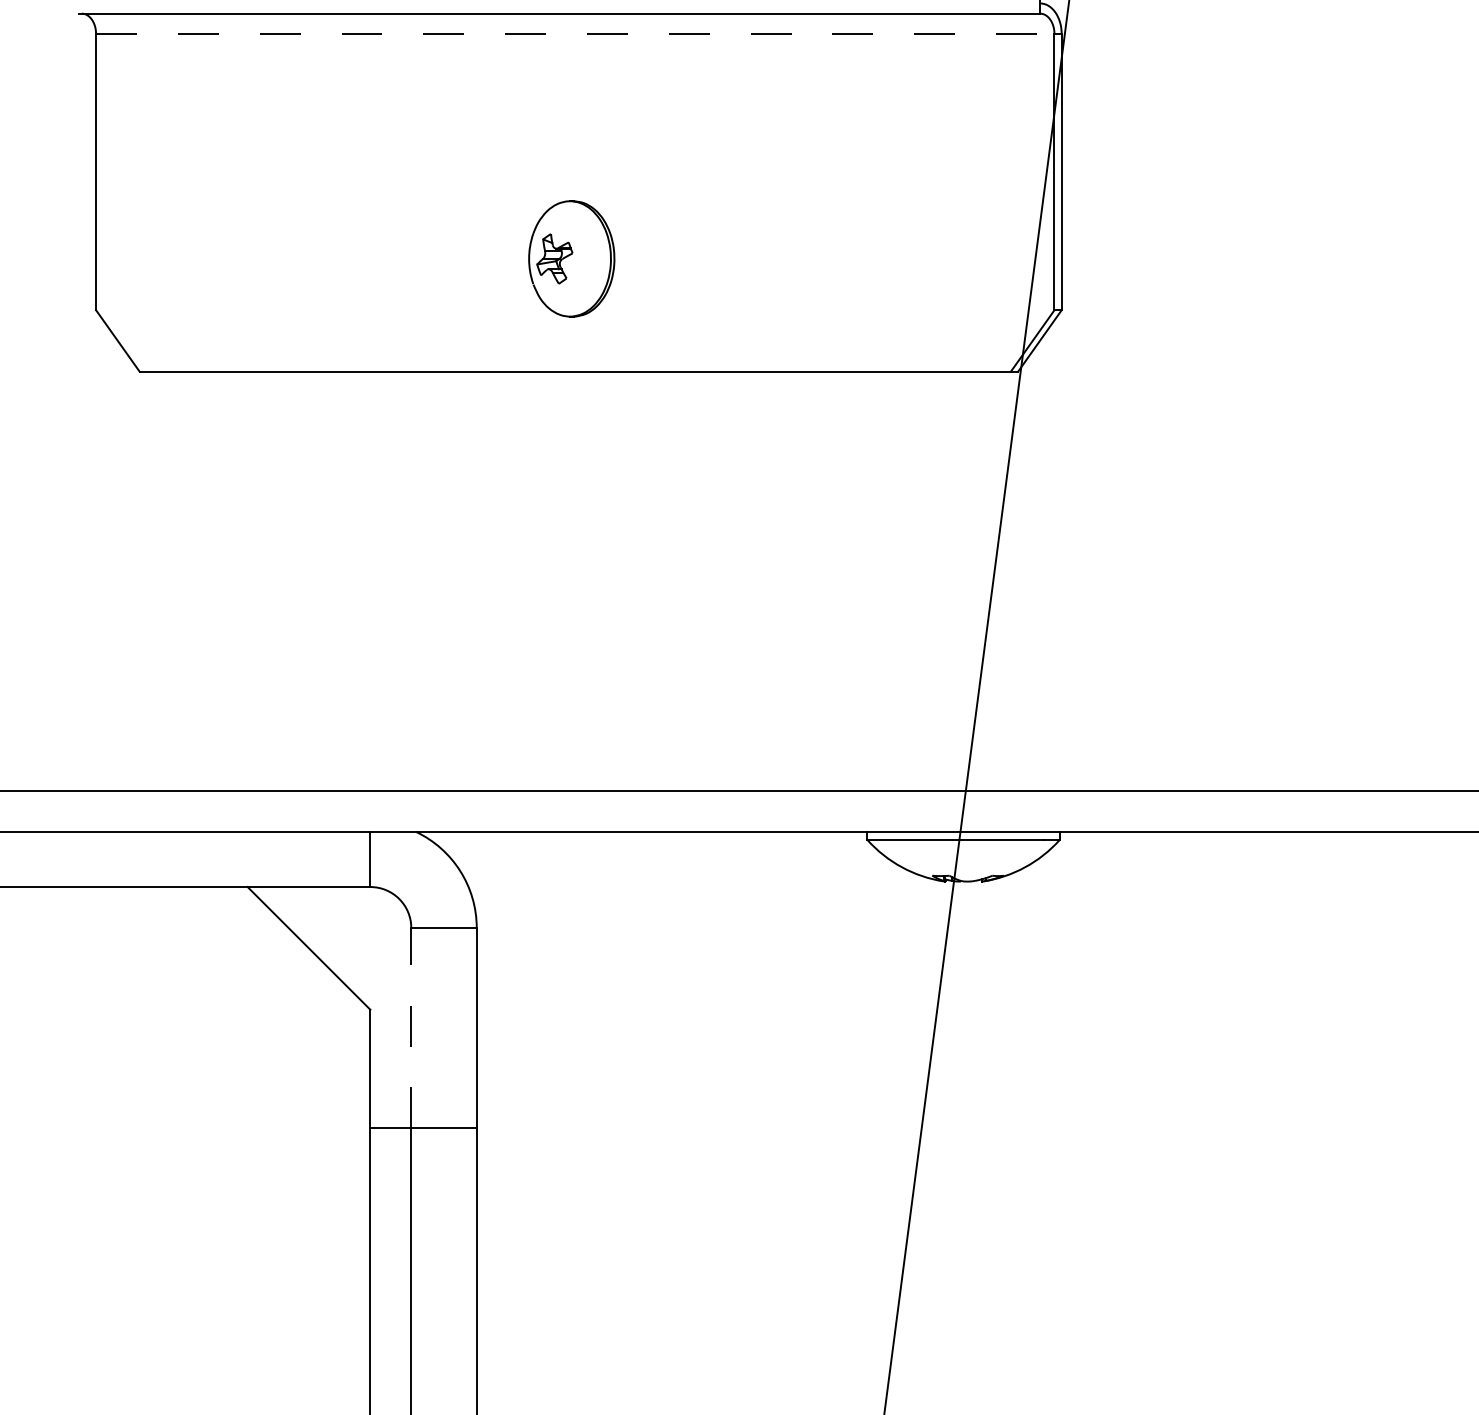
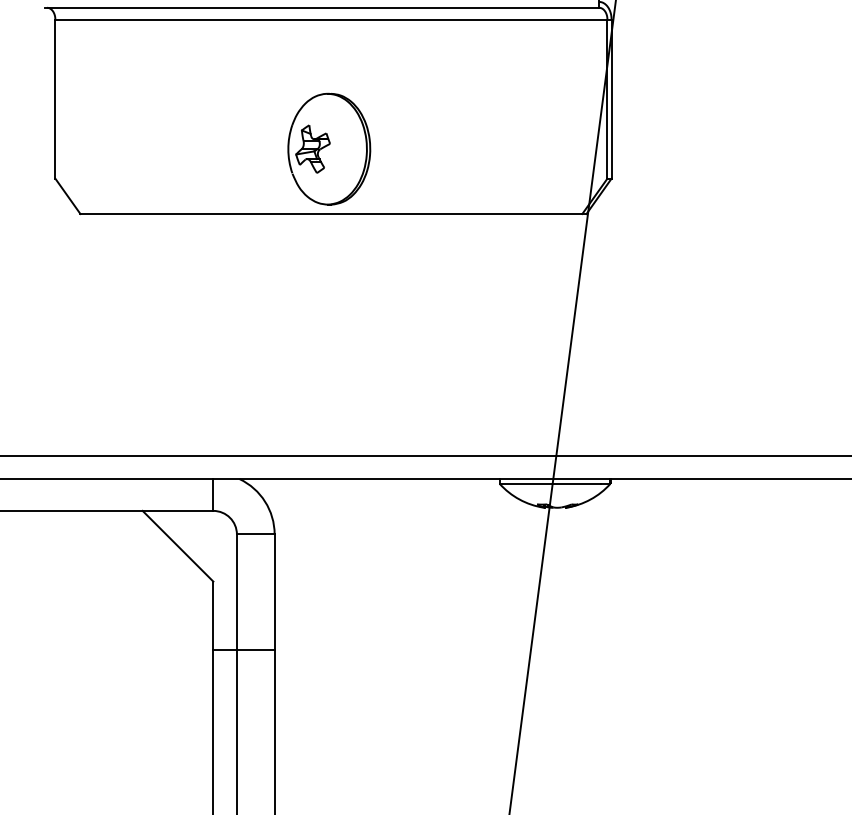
line: (575, 33) -> (331, 19), dashed -> solid
part: (571, 257) -> (329, 148), size x1.67
line: (410, 1028) -> (236, 592), dashed -> solid

